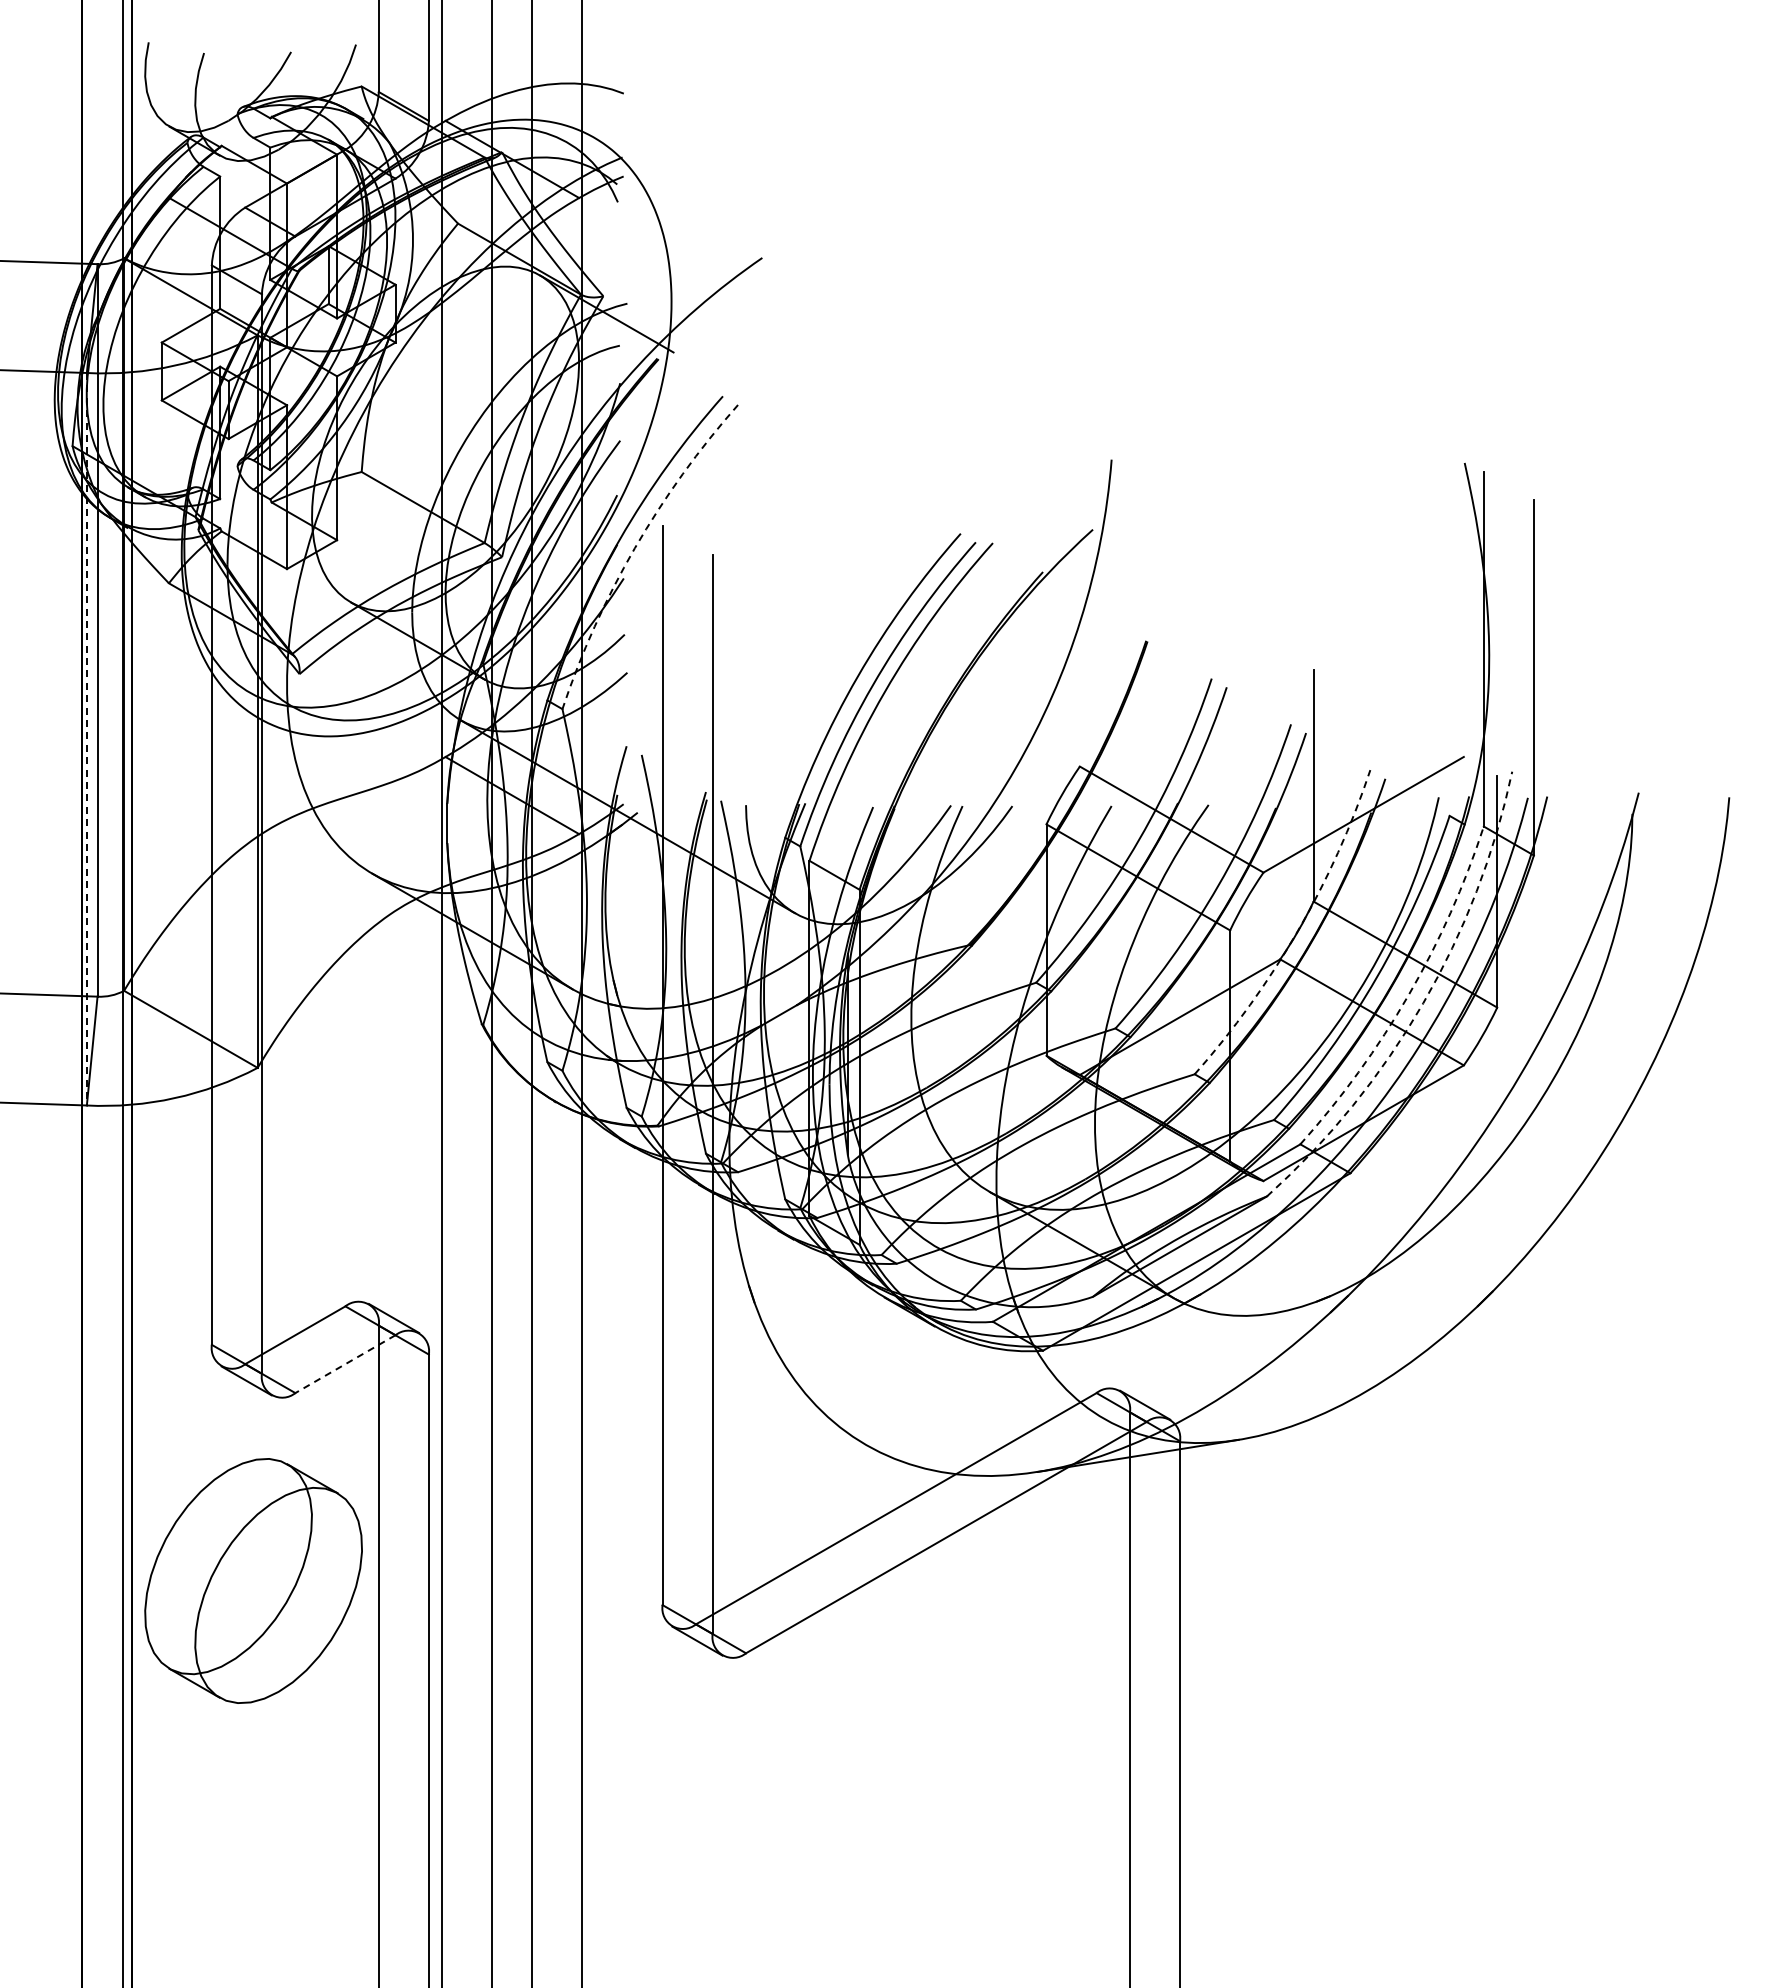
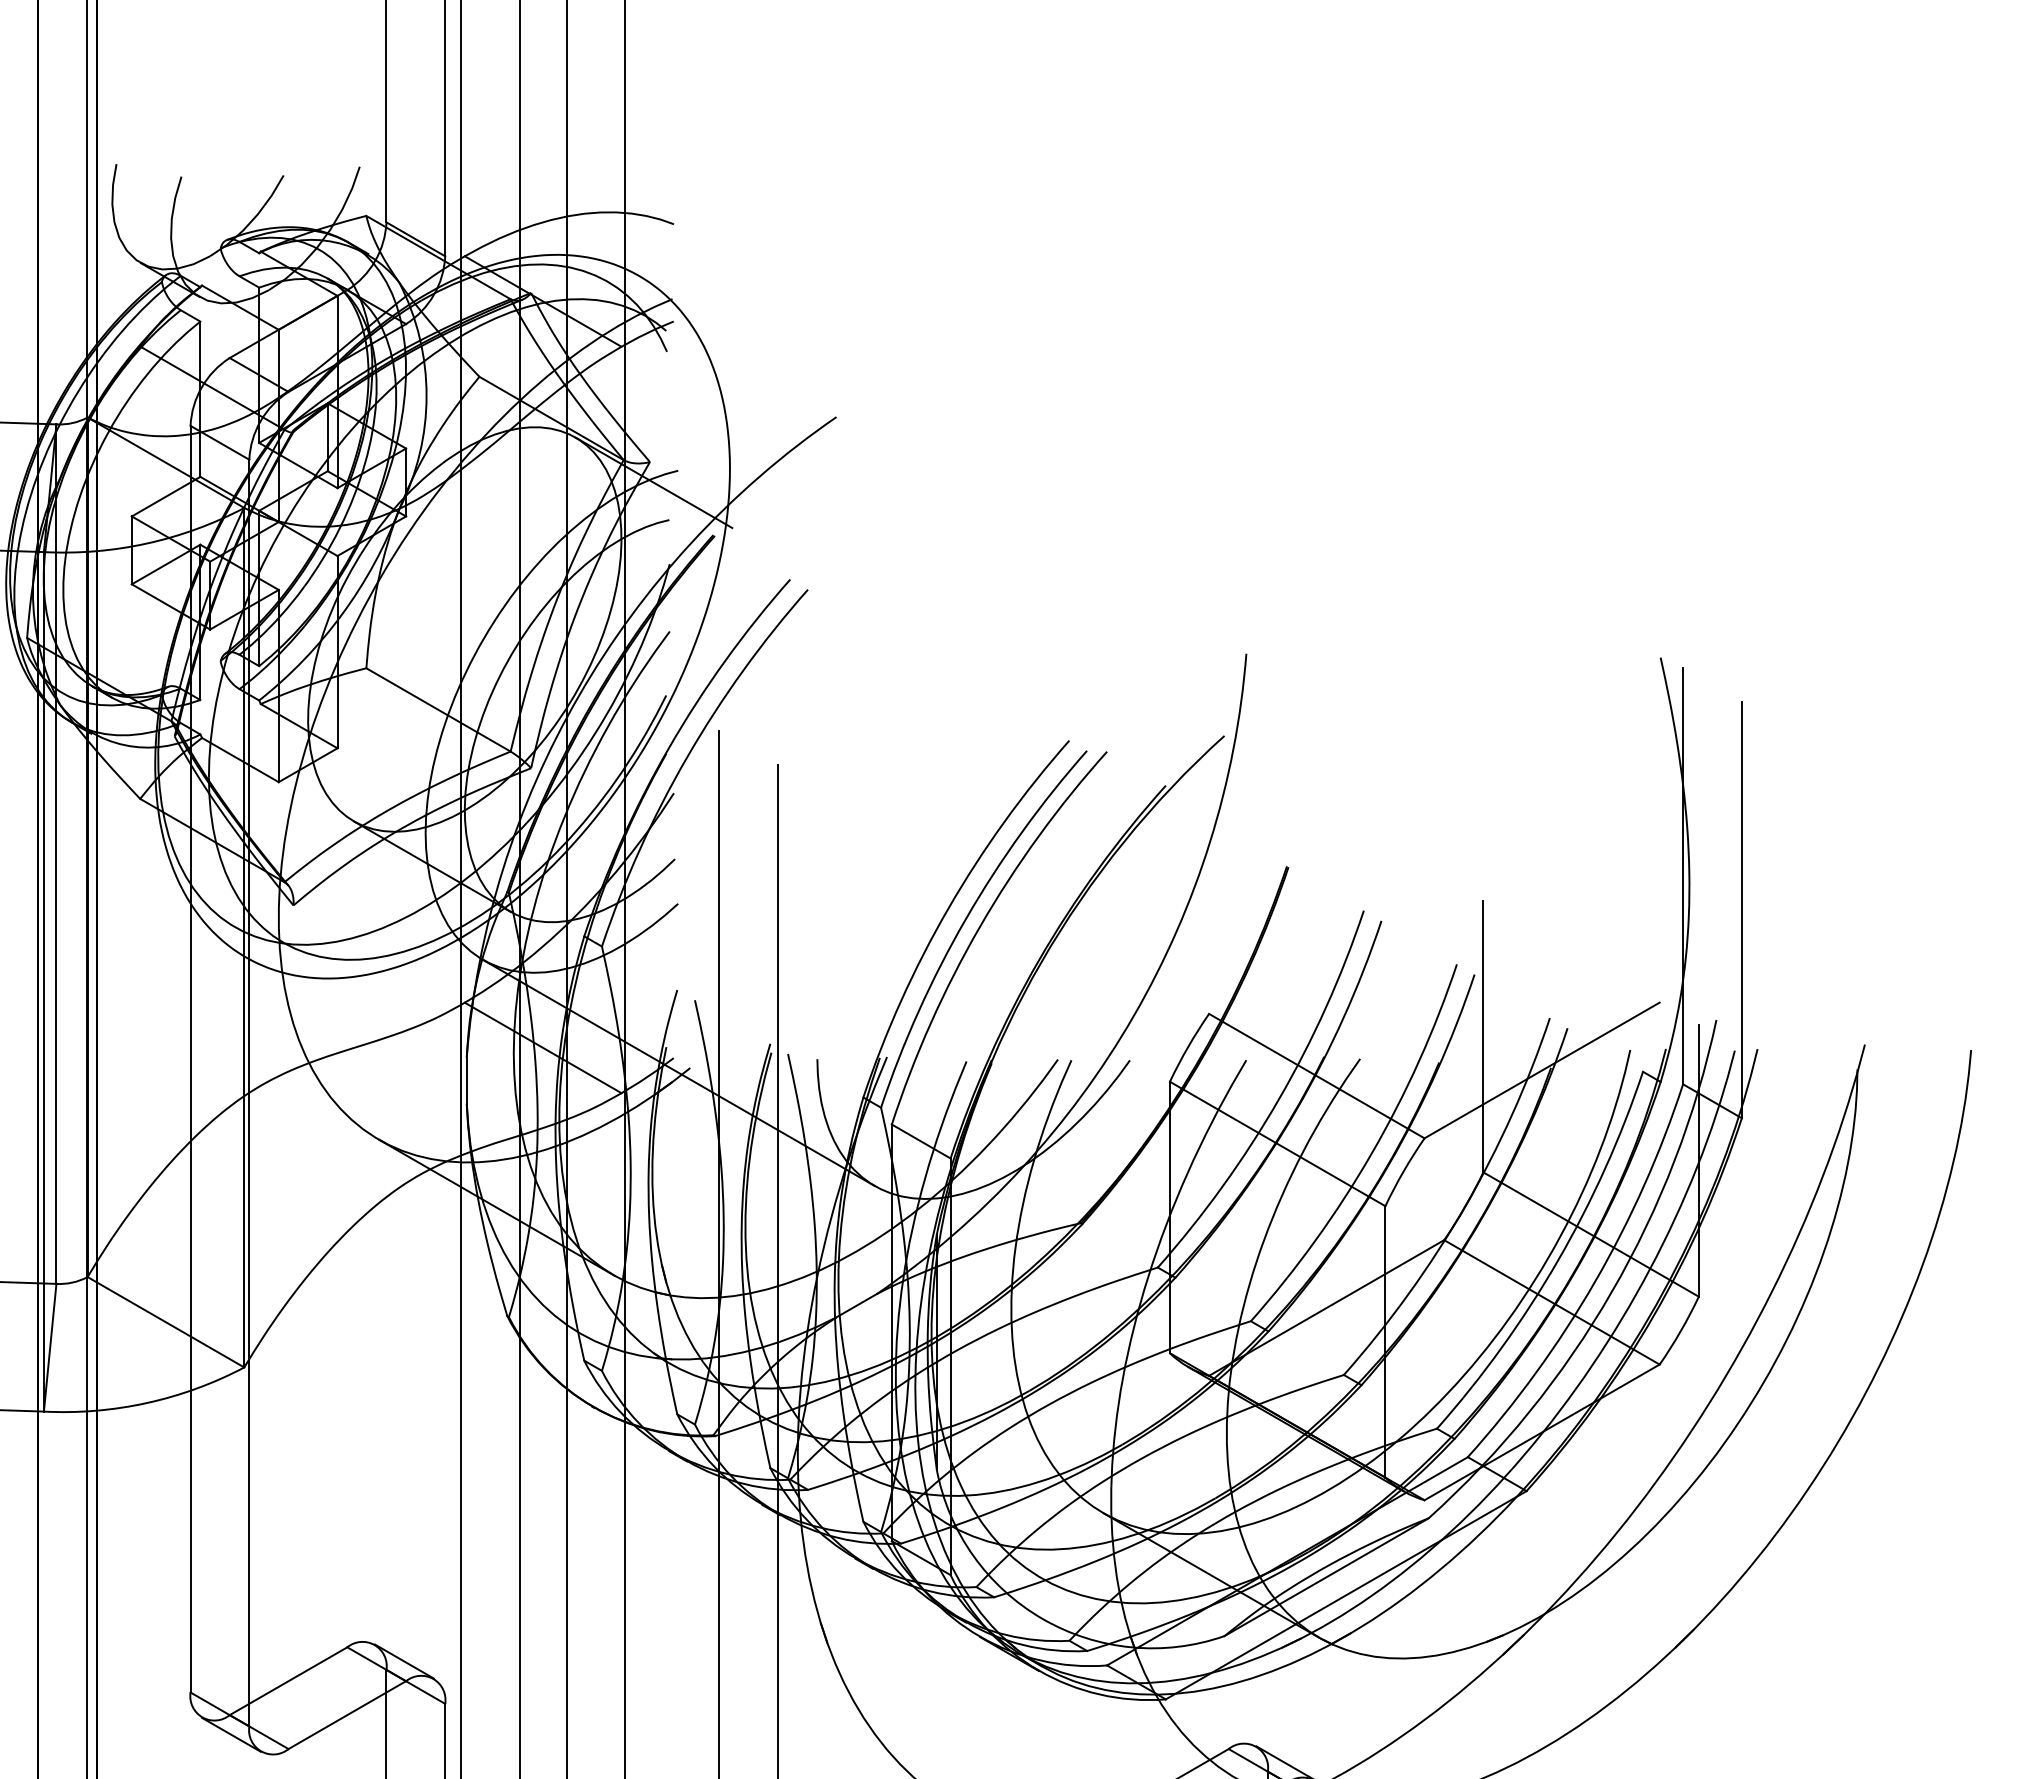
arc: (634, 548) -> (686, 758), dashed -> solid
line: (86, 739) -> (43, 982), dashed -> solid
arc: (1297, 931) -> (1464, 1207), dashed -> solid
arc: (1408, 995) -> (1594, 1282), dashed -> solid
arc: (1423, 1003) -> (1612, 1291), dashed -> solid
line: (345, 1364) -> (347, 1715), dashed -> solid

